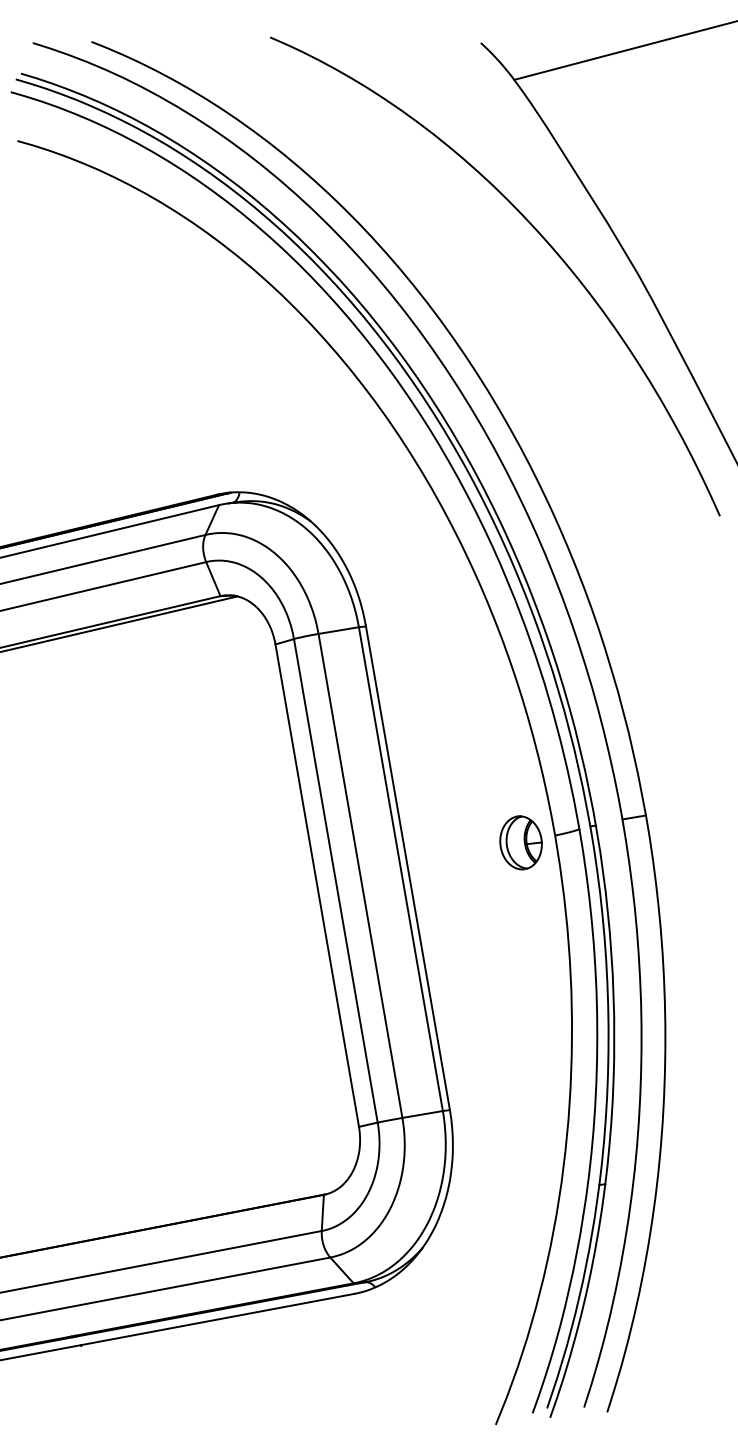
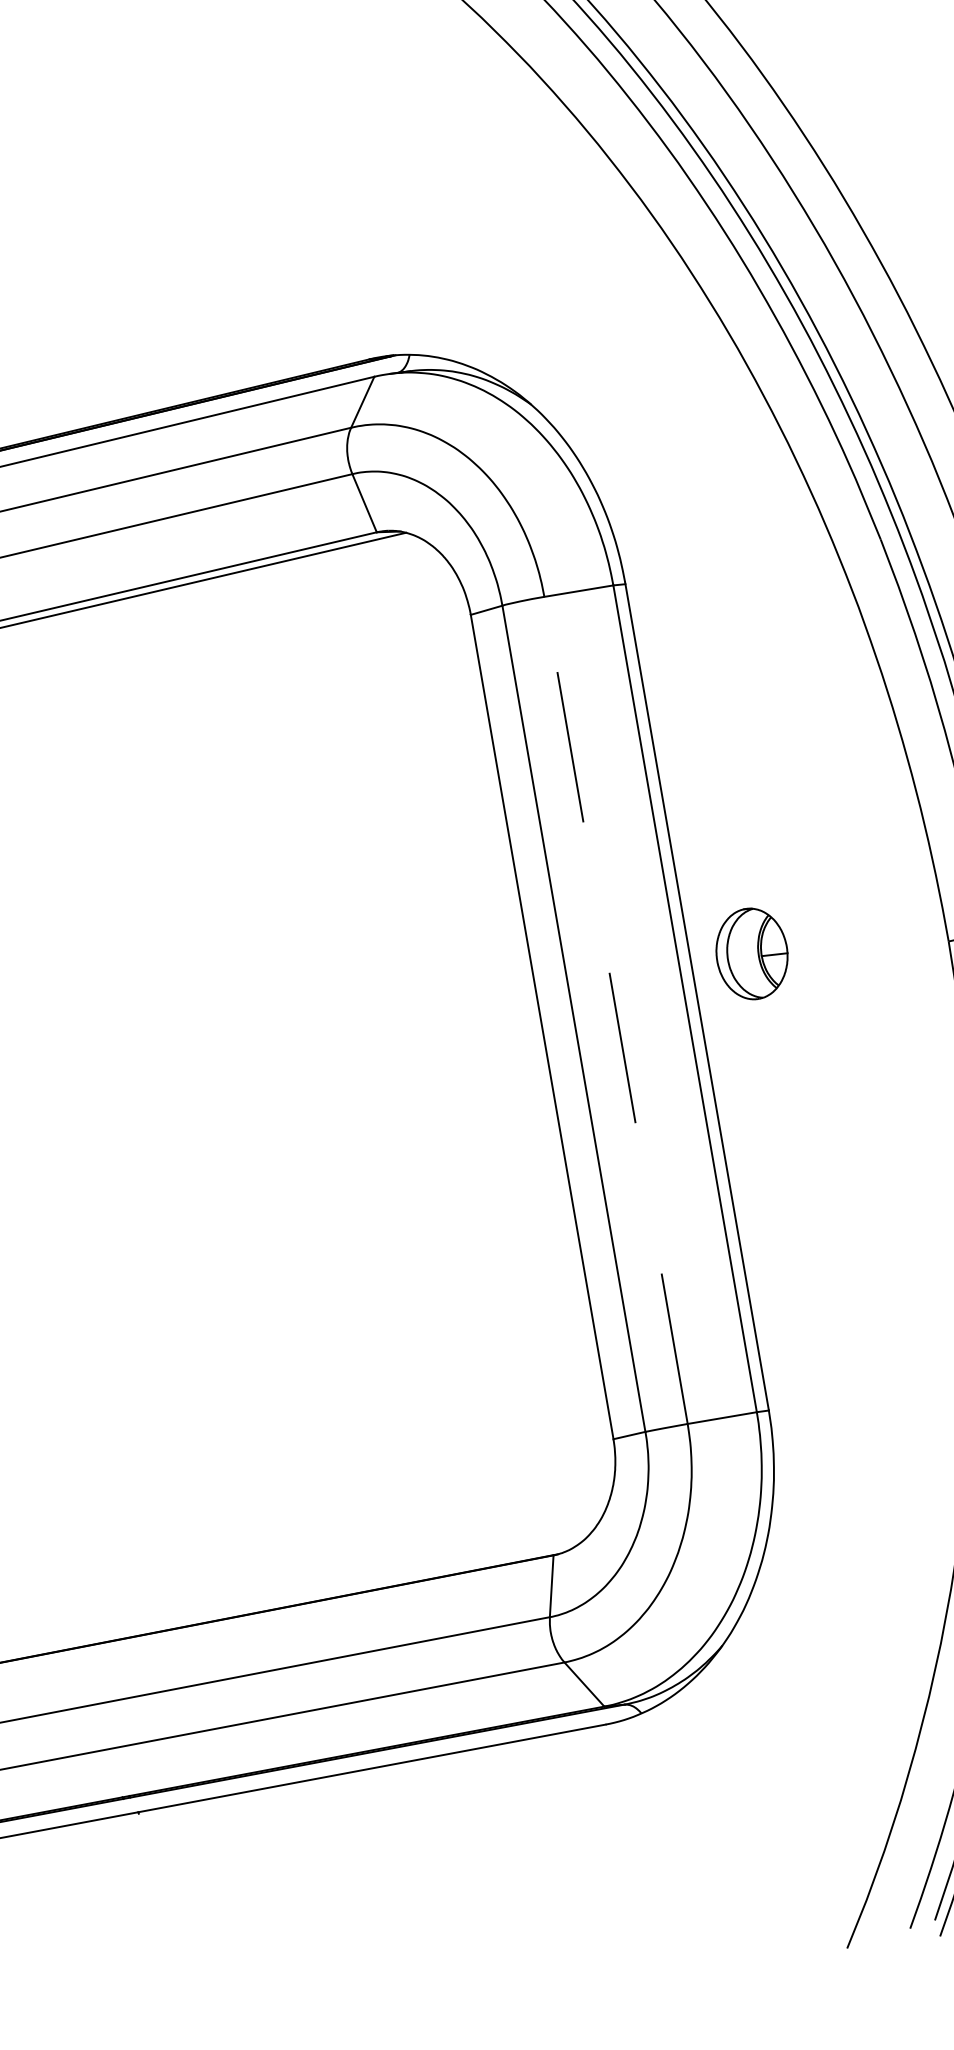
part: (520, 842) -> (751, 953), moved
line: (360, 875) -> (616, 1009), solid -> dashed

